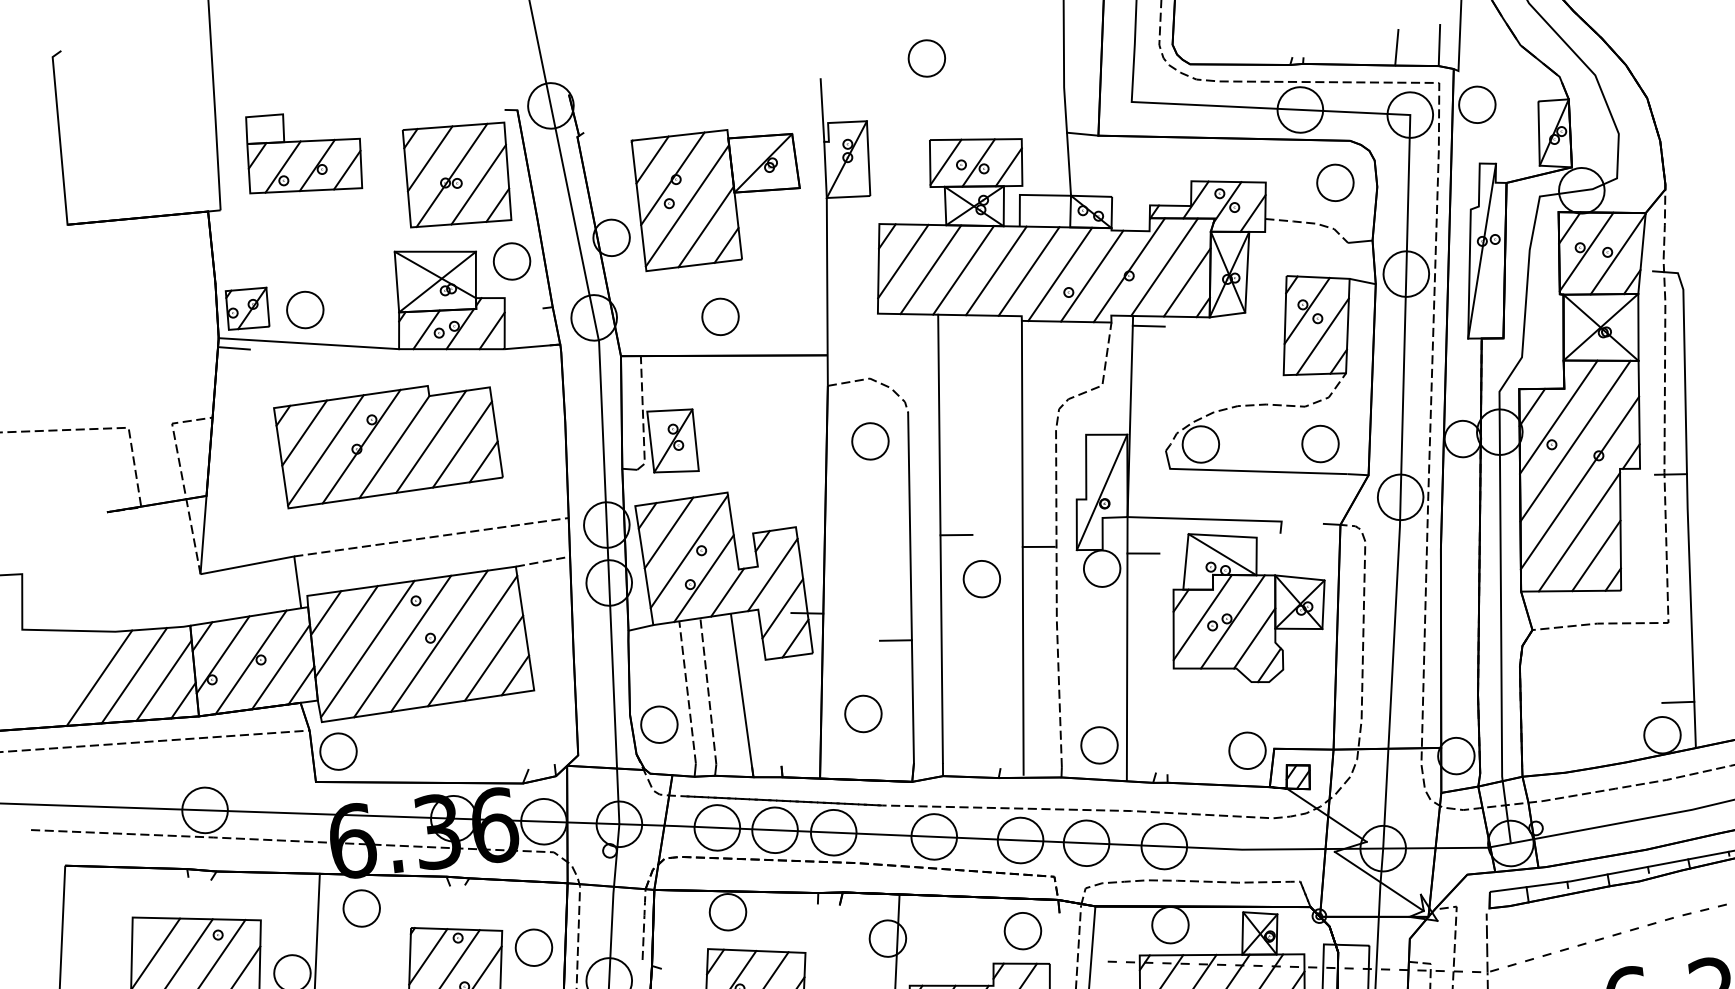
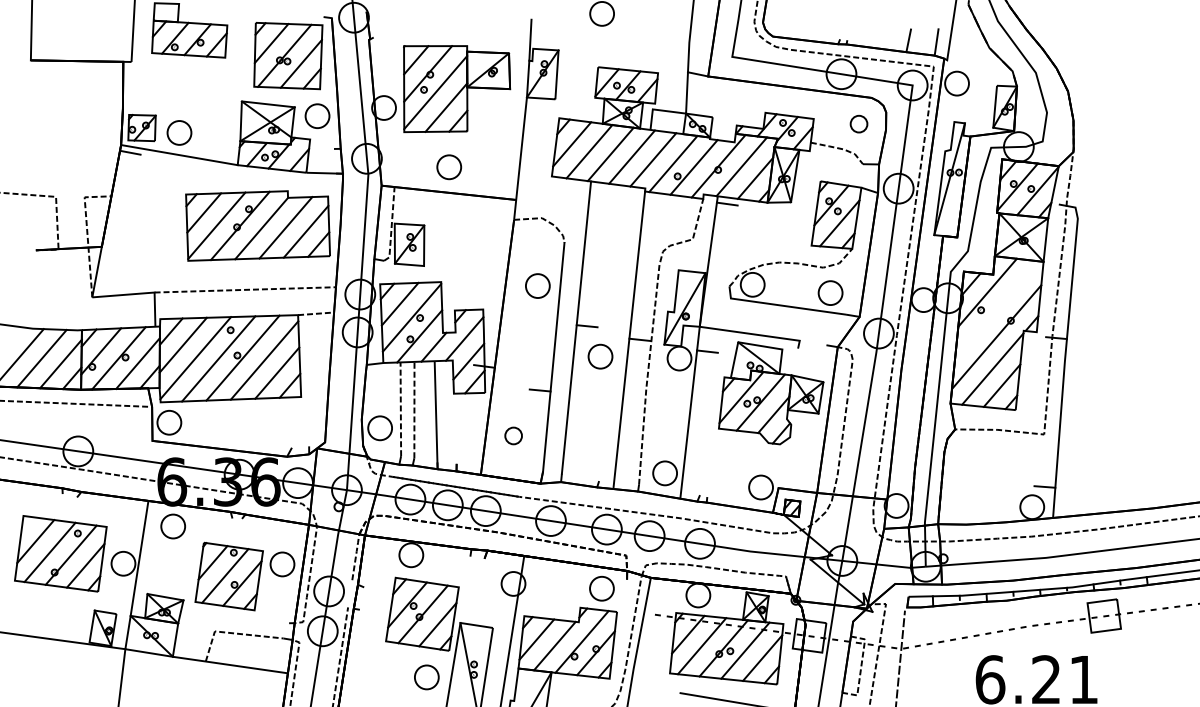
part: (1334, 181) -> (858, 123), size x0.7
part: (869, 440) -> (537, 285), moved
line: (1575, 441) -> (996, 309), removed
part: (387, 443) -> (257, 225), moved
part: (863, 713) -> (513, 435), size x0.7

